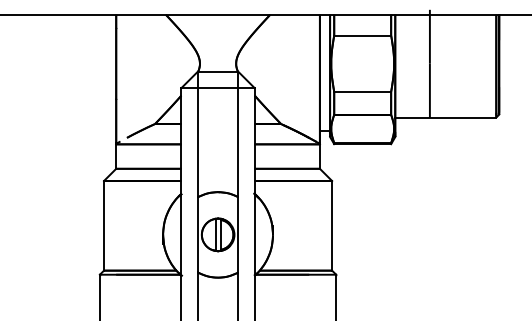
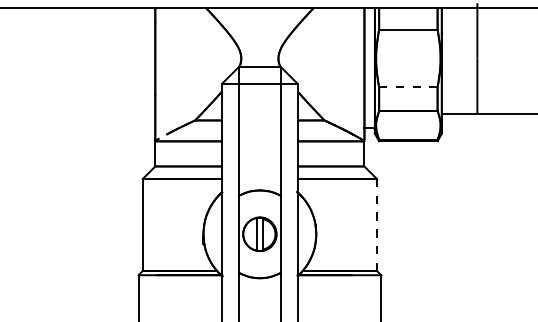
line: (362, 91) -> (408, 87), solid -> dashed
line: (332, 225) -> (377, 224), solid -> dashed

